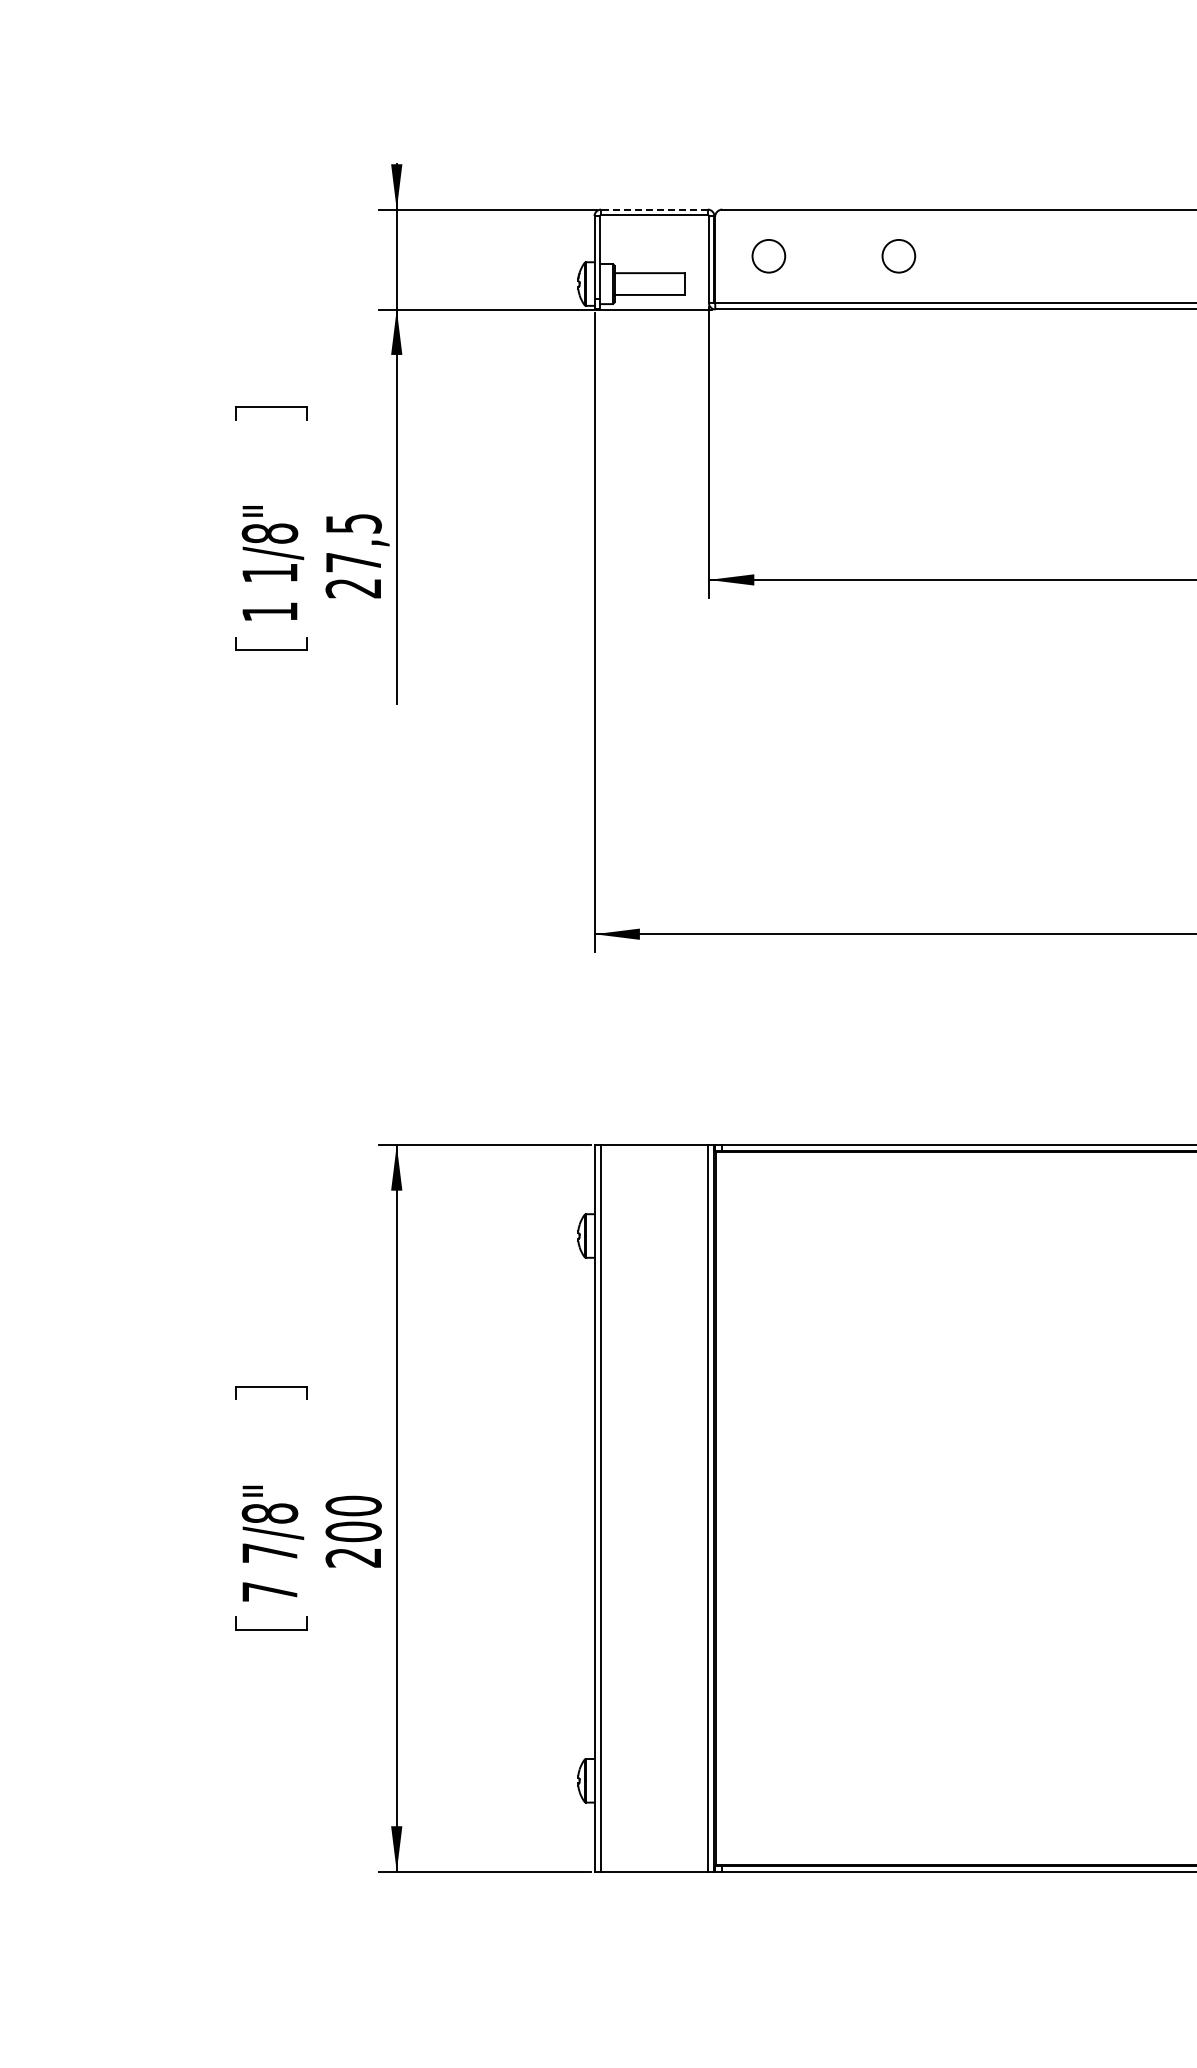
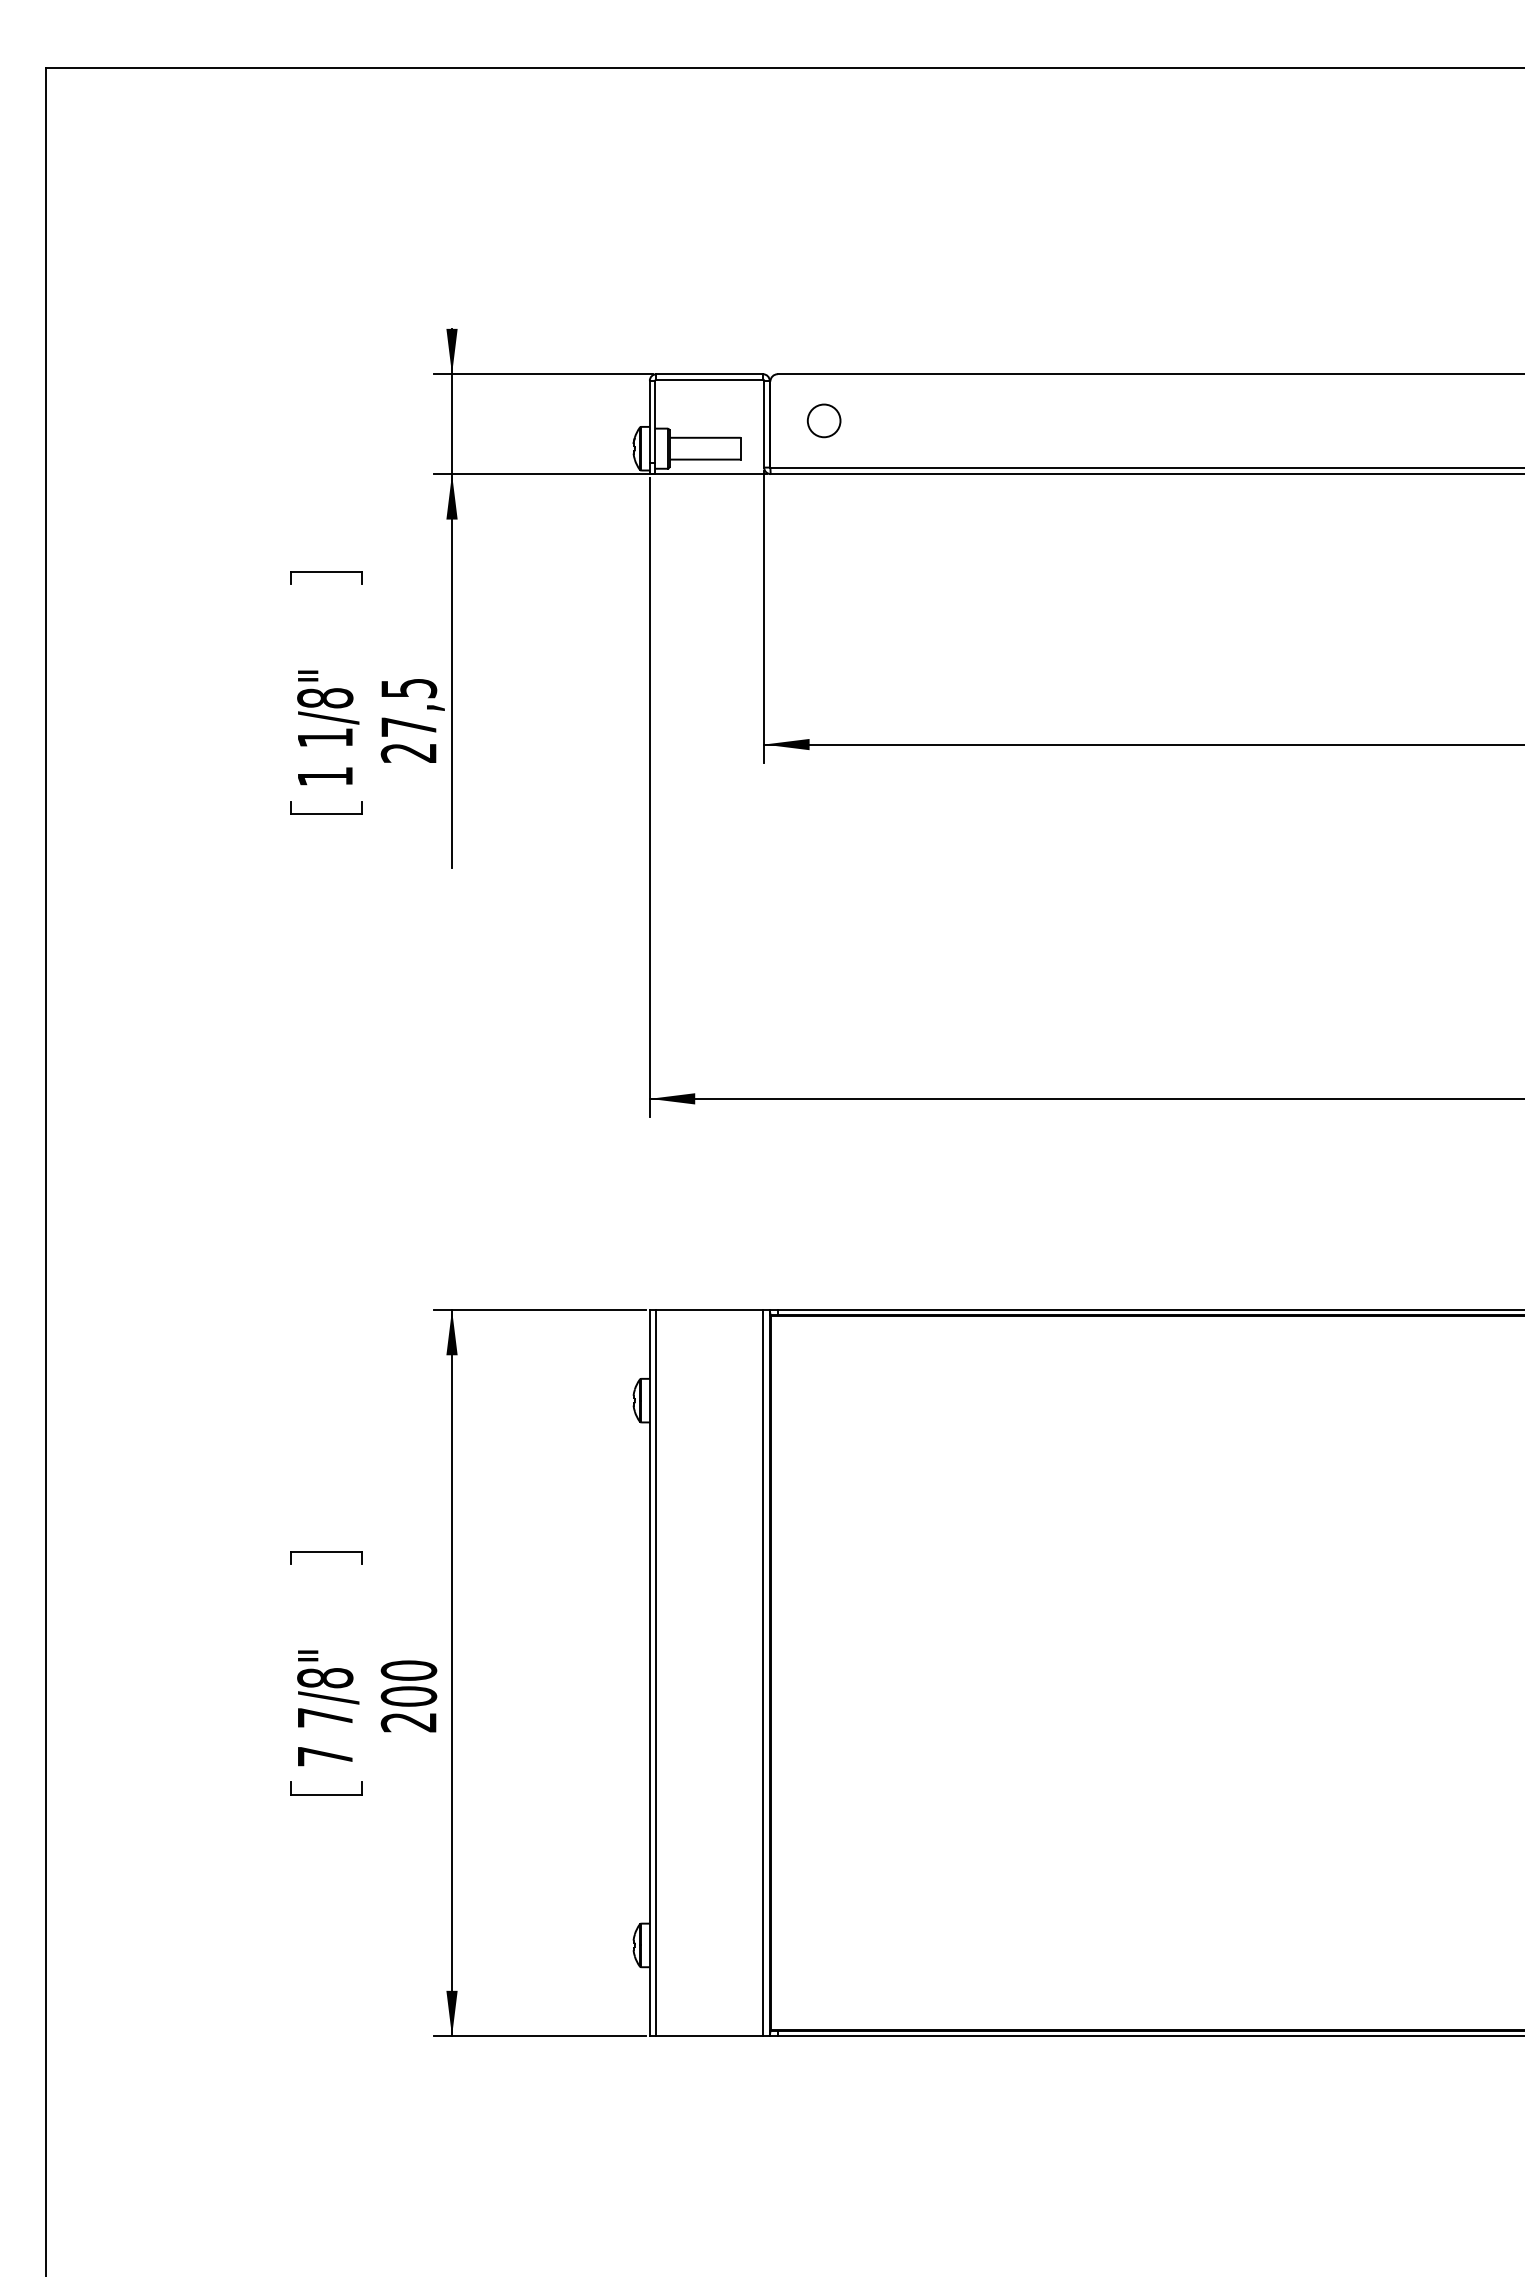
line: (654, 209) -> (709, 374), dashed -> solid
circle: (898, 255) -> (953, 420), removed

